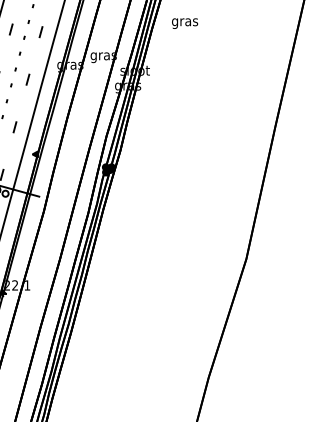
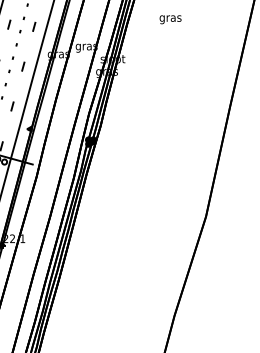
text: (185, 23) -> (170, 19), moved

